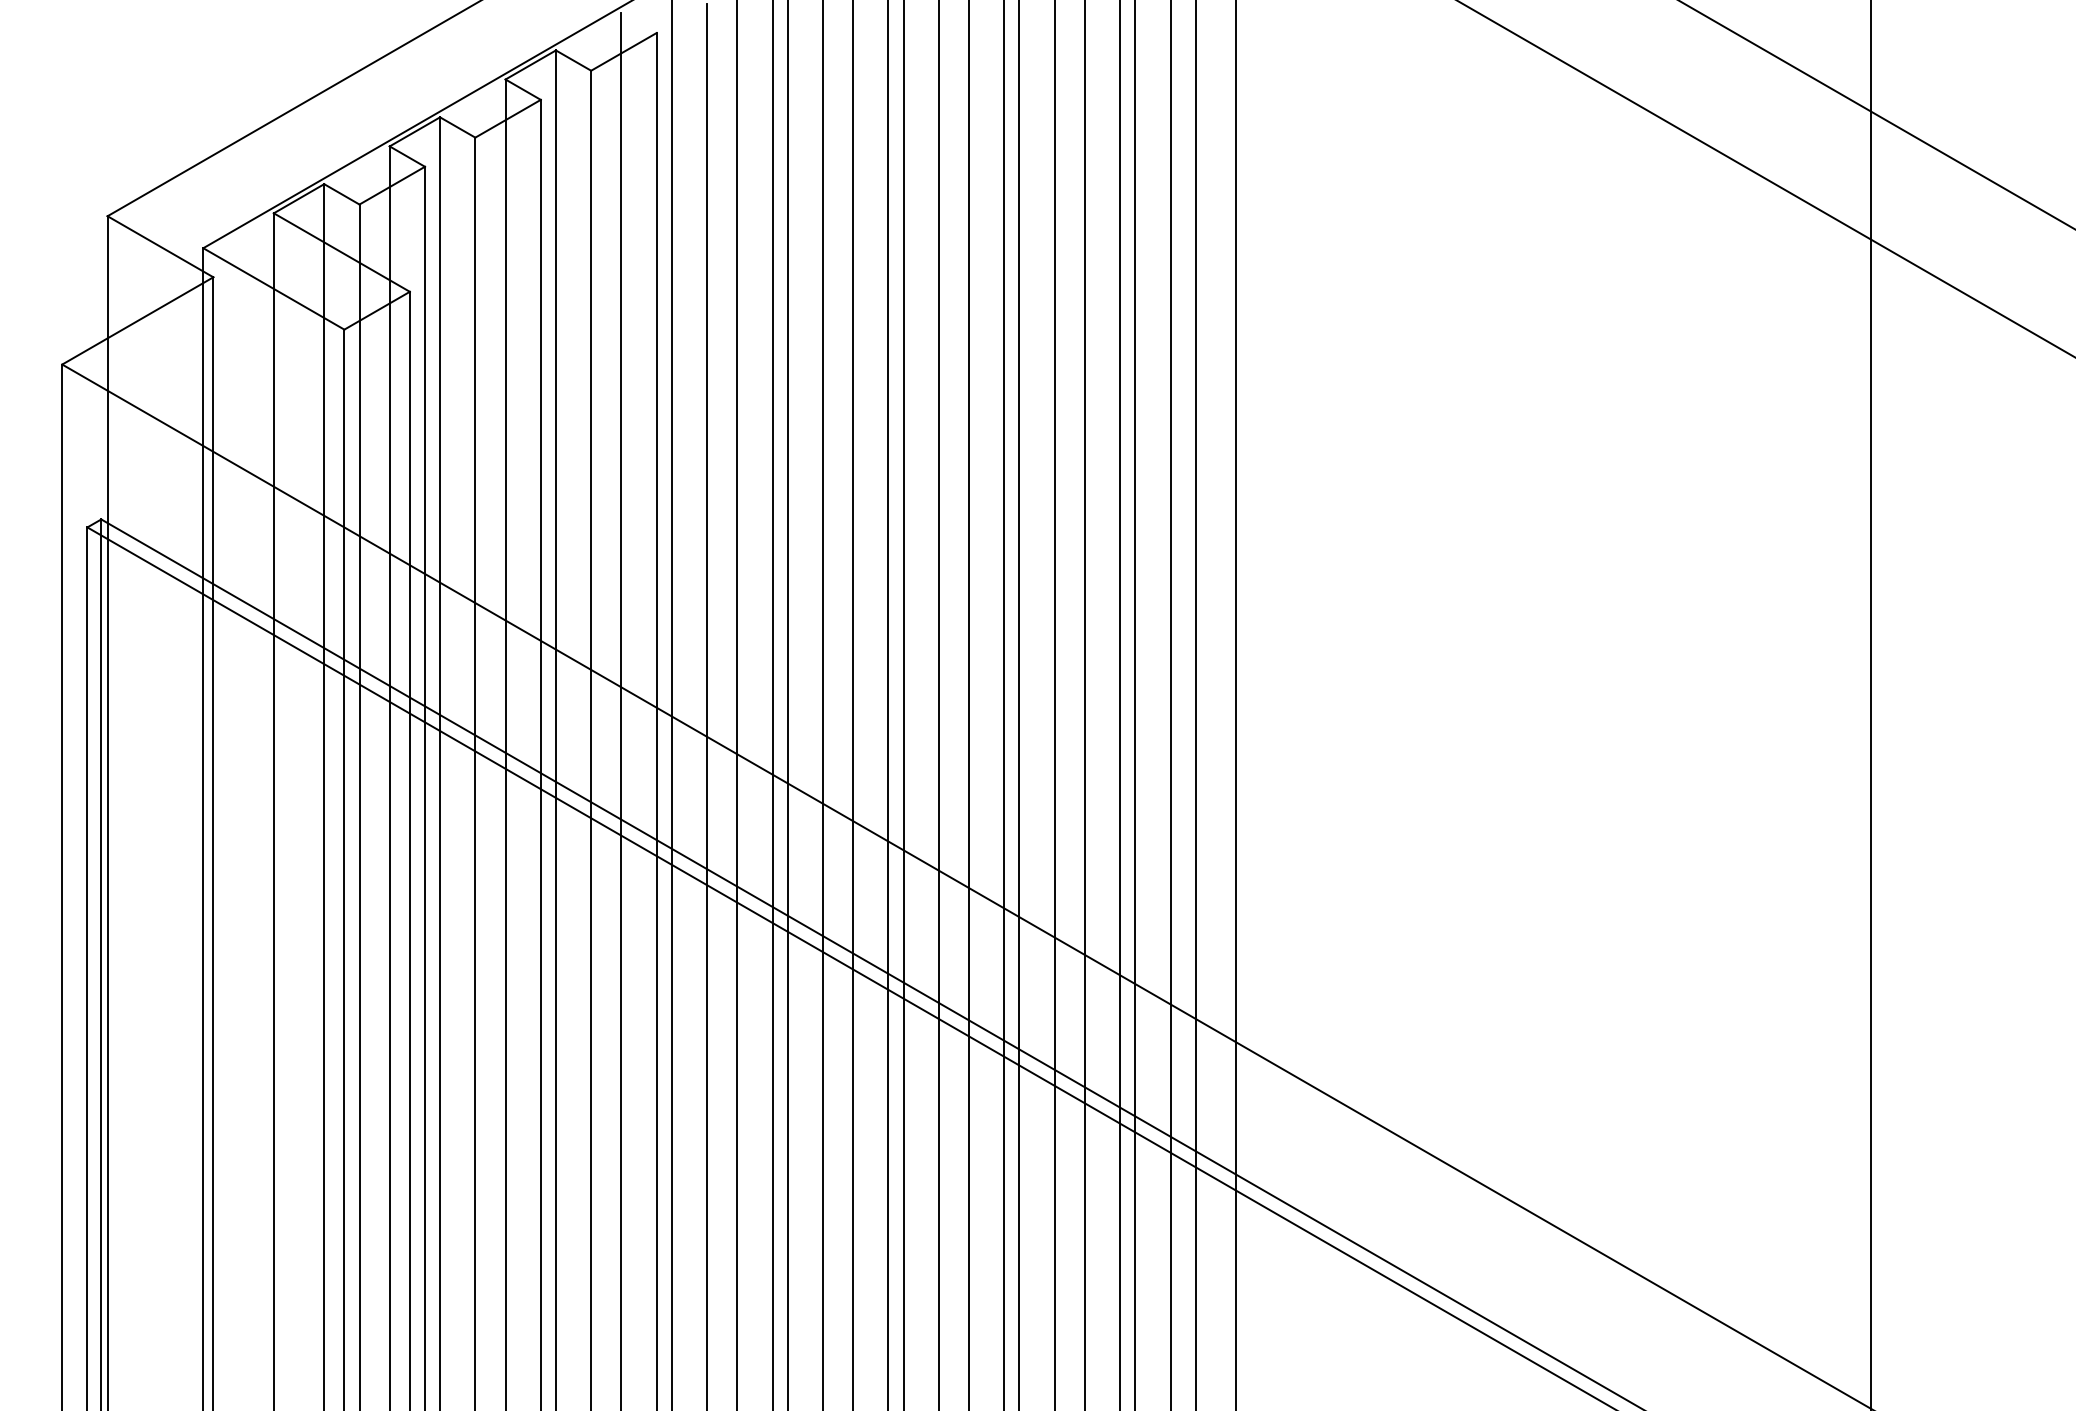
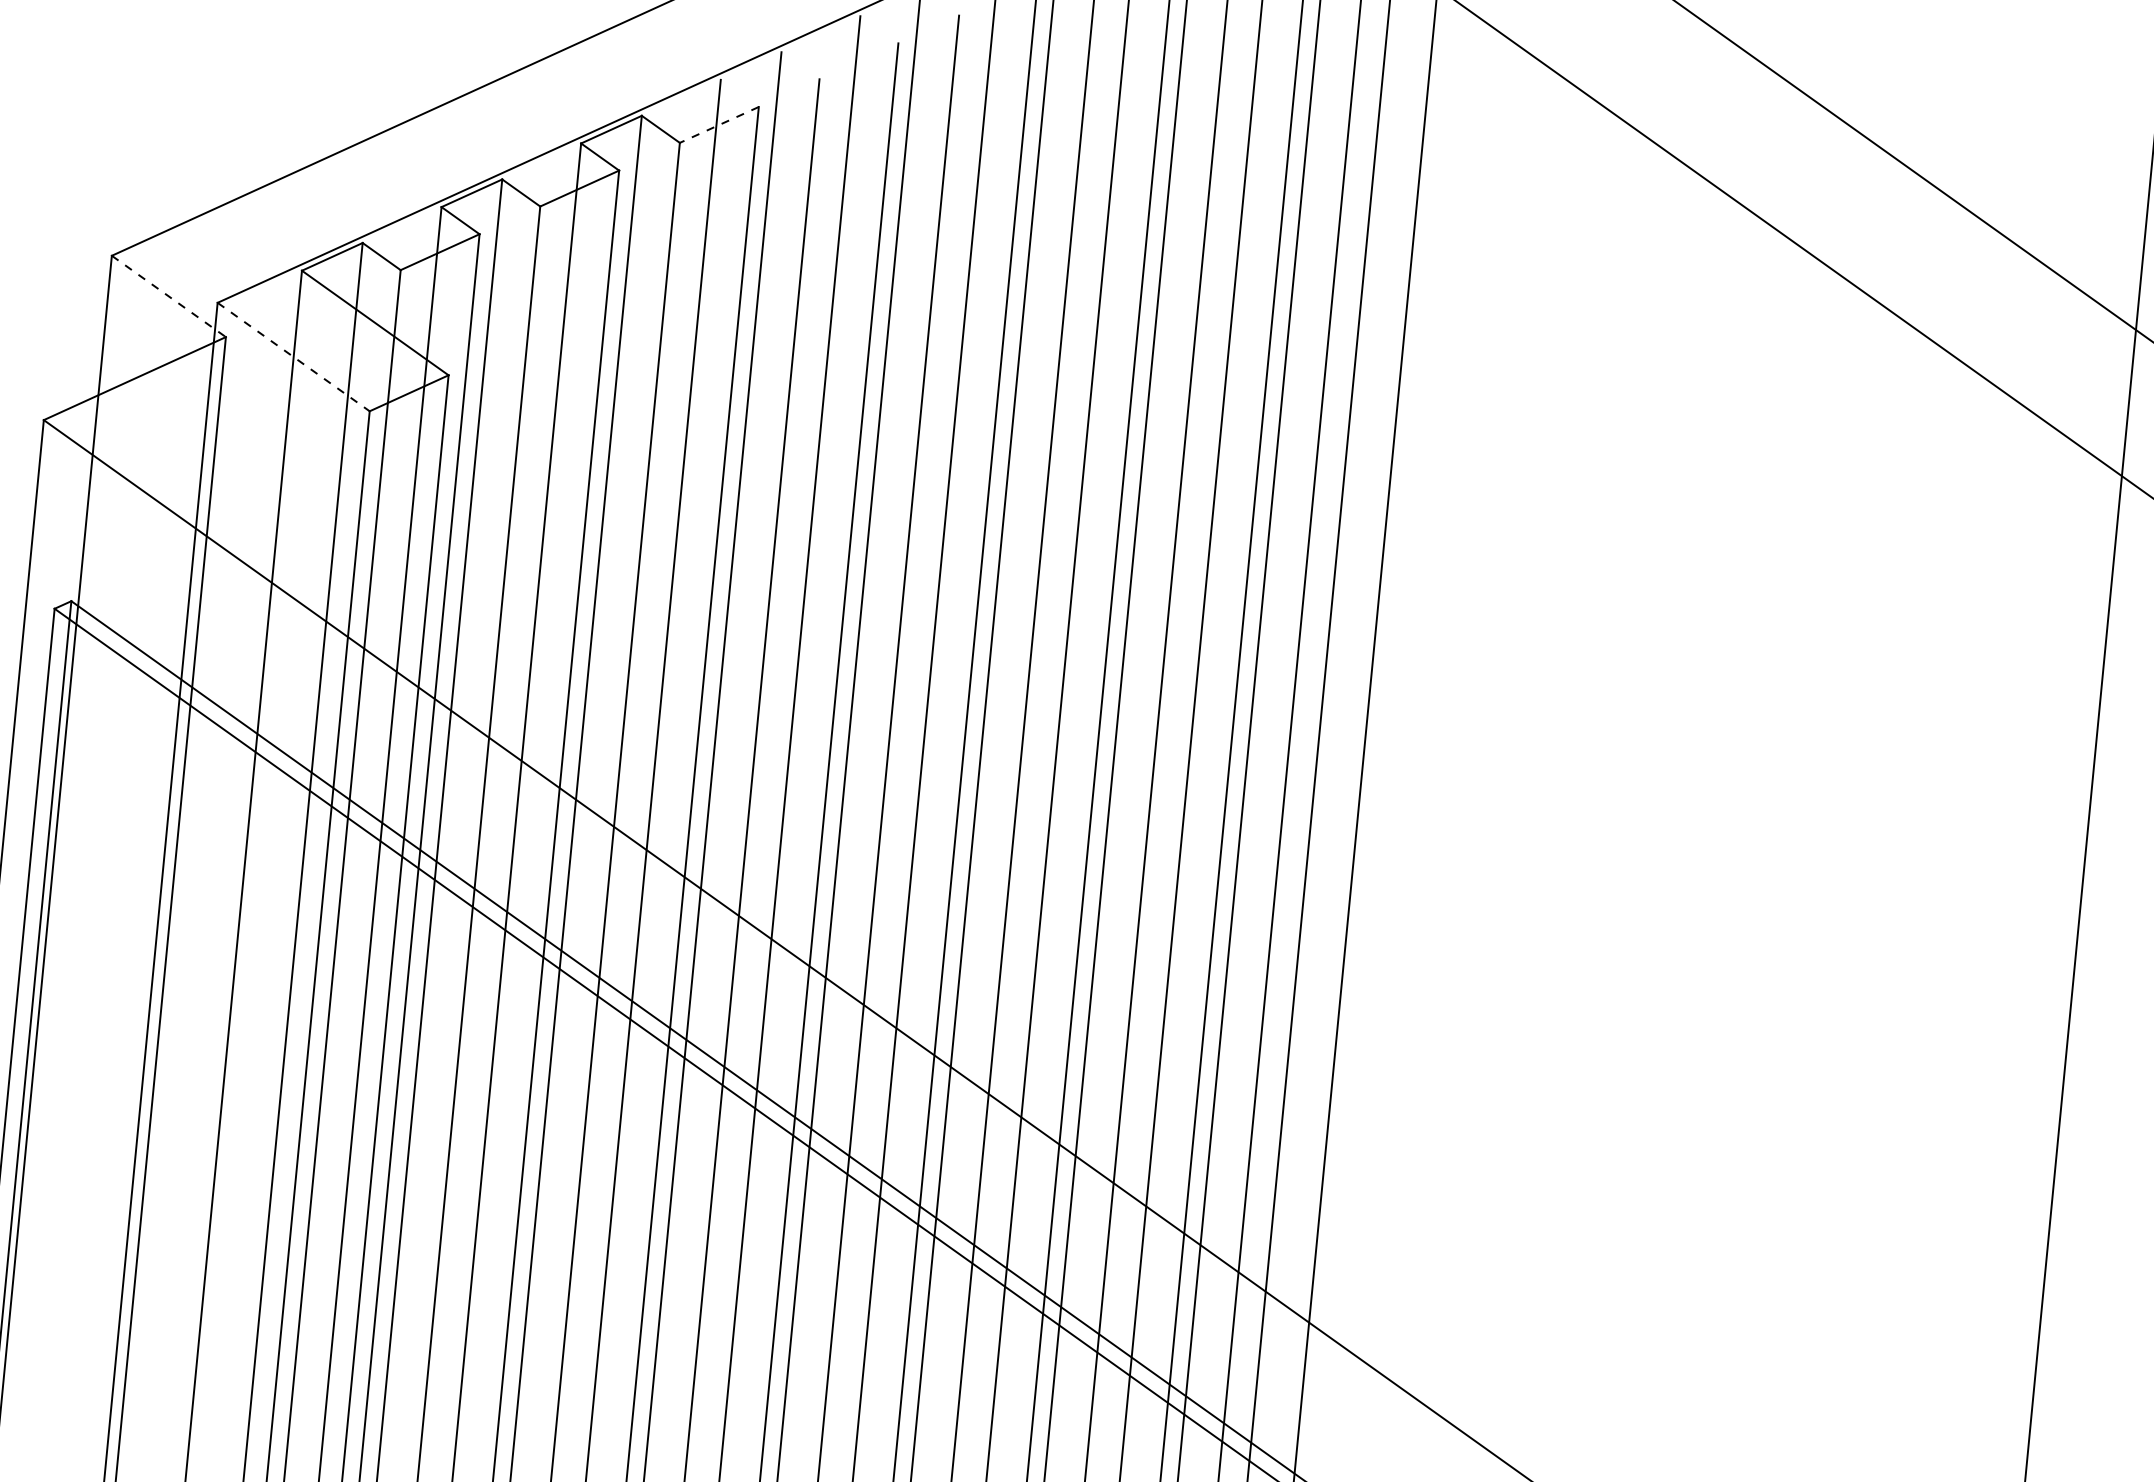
line: (623, 51) -> (718, 124), solid -> dashed
line: (160, 247) -> (168, 297), solid -> dashed
line: (274, 289) -> (294, 357), solid -> dashed

